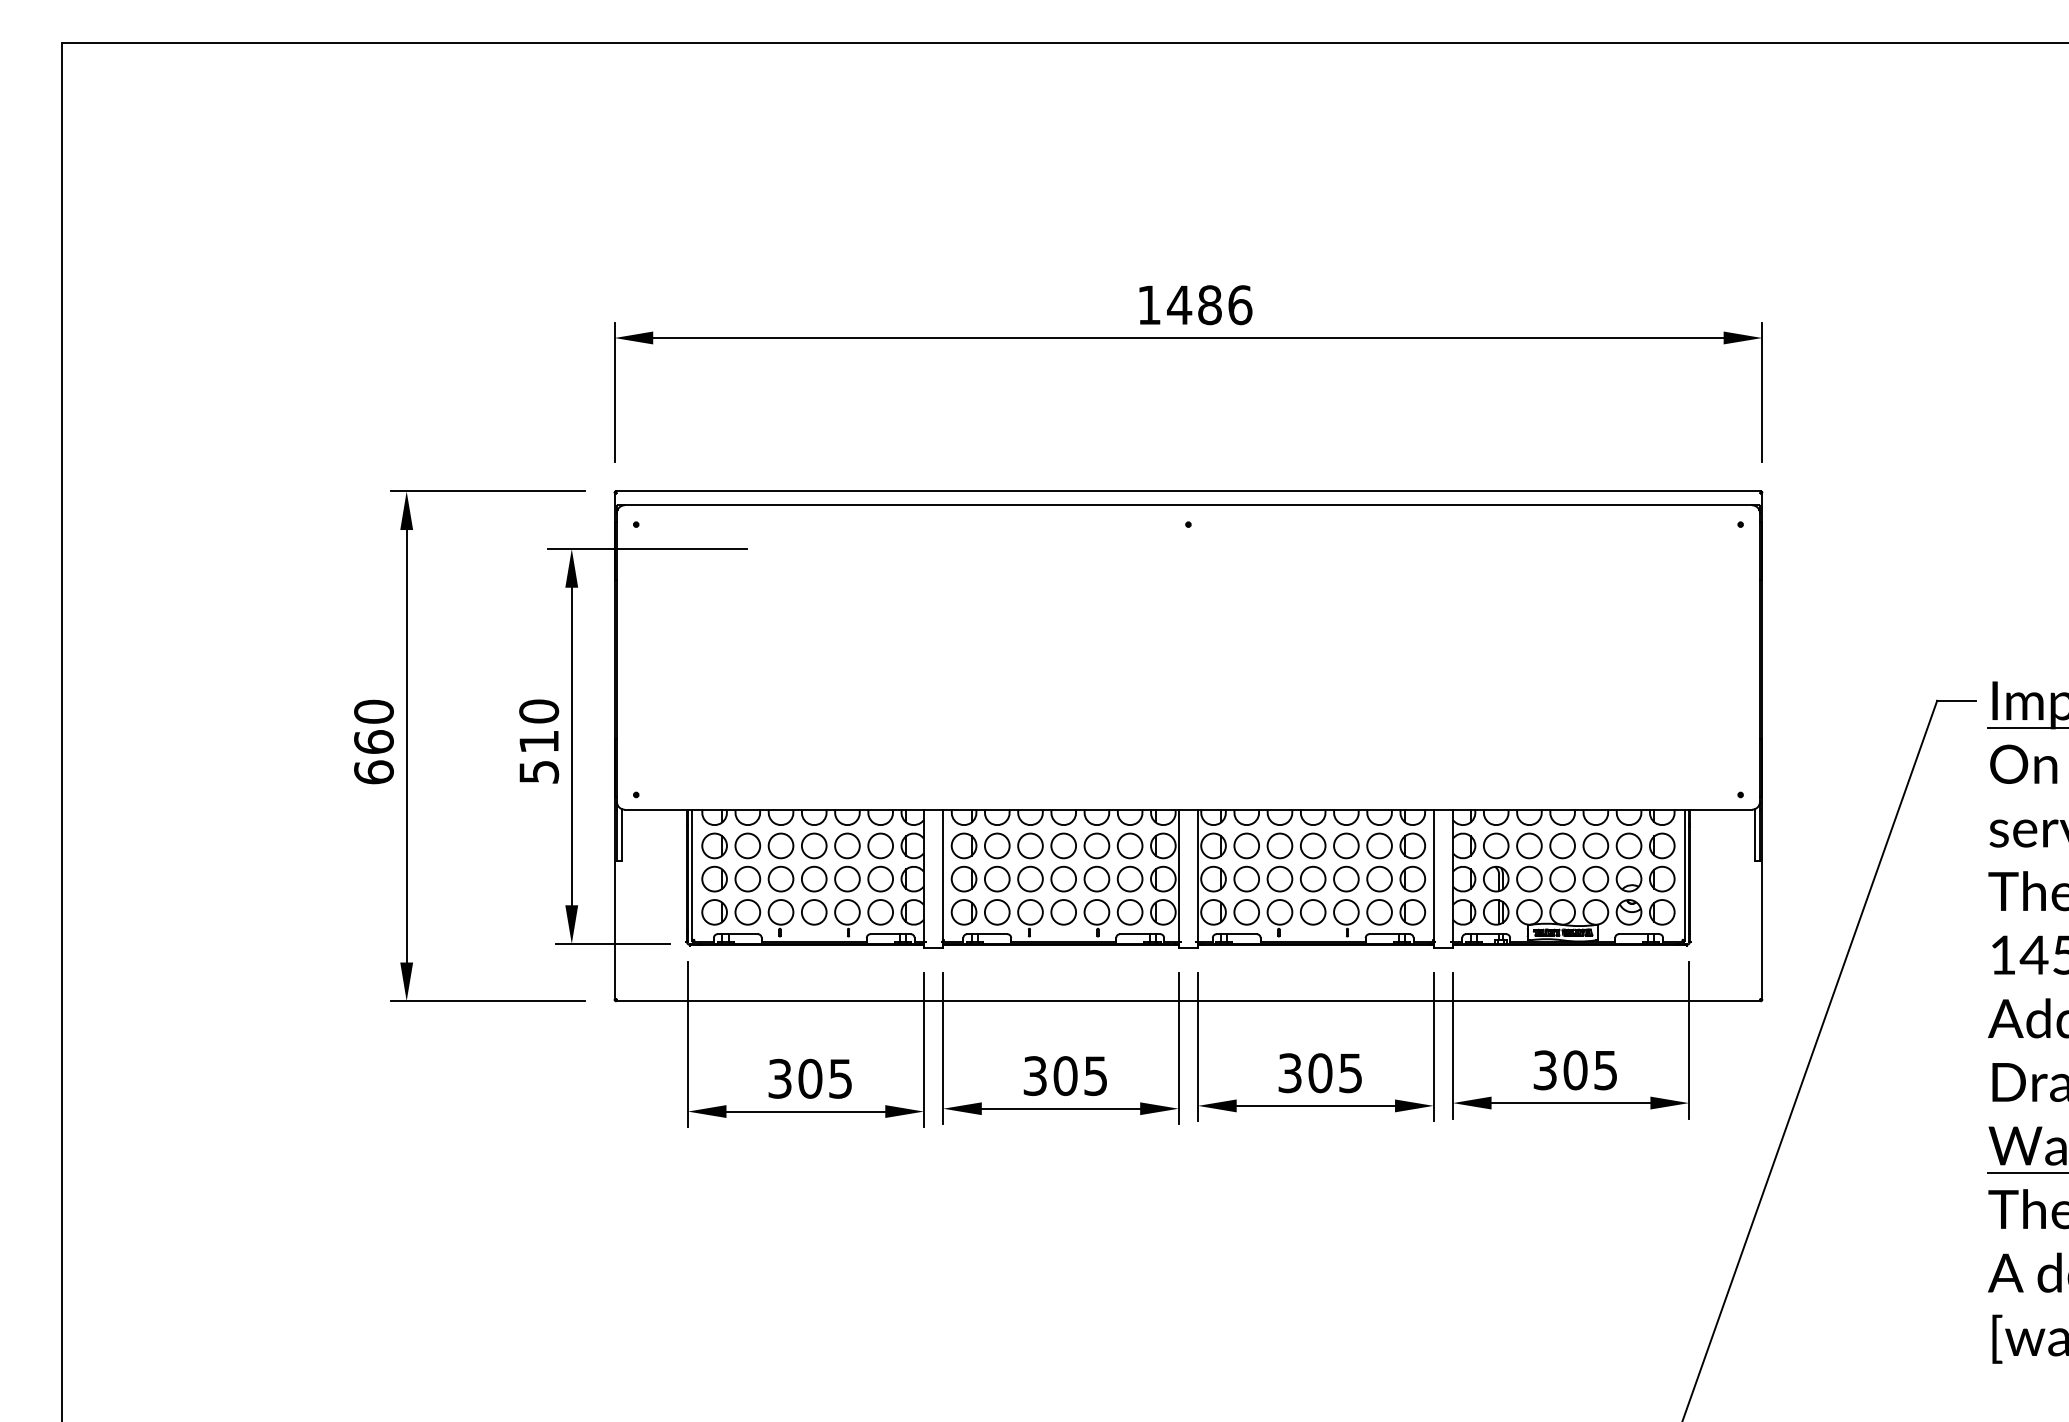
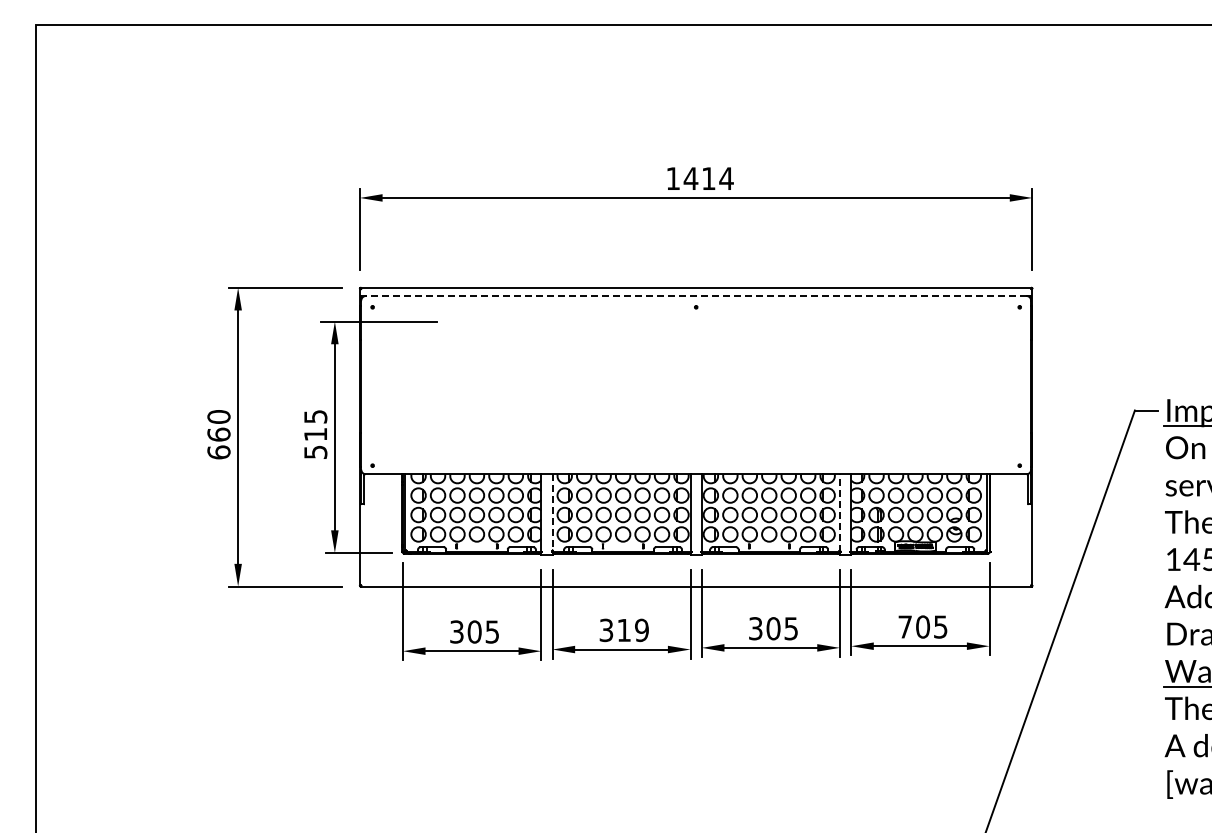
text: (1224, 304) -> (717, 178), 1486 -> 1414
line: (1187, 506) -> (695, 296), solid -> dashed
text: (538, 711) -> (315, 416), 510 -> 515
line: (943, 874) -> (552, 512), solid -> dashed
line: (1433, 874) -> (839, 512), solid -> dashed
text: (1543, 1069) -> (904, 626), 305 -> 705
text: (1079, 1076) -> (632, 630), 305 -> 319

